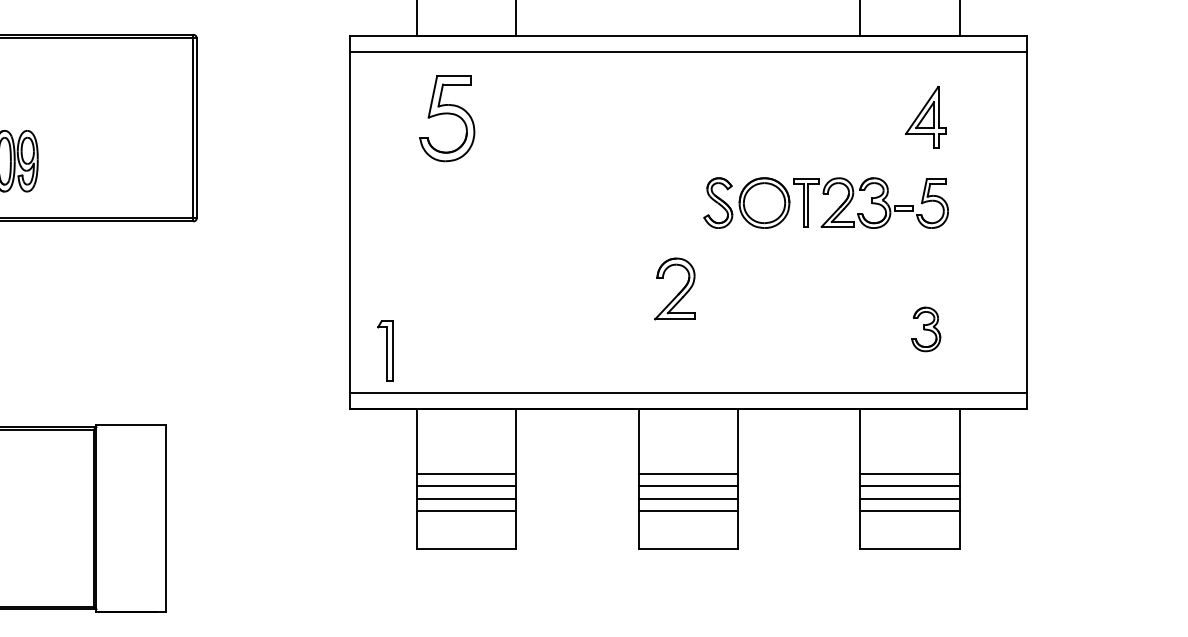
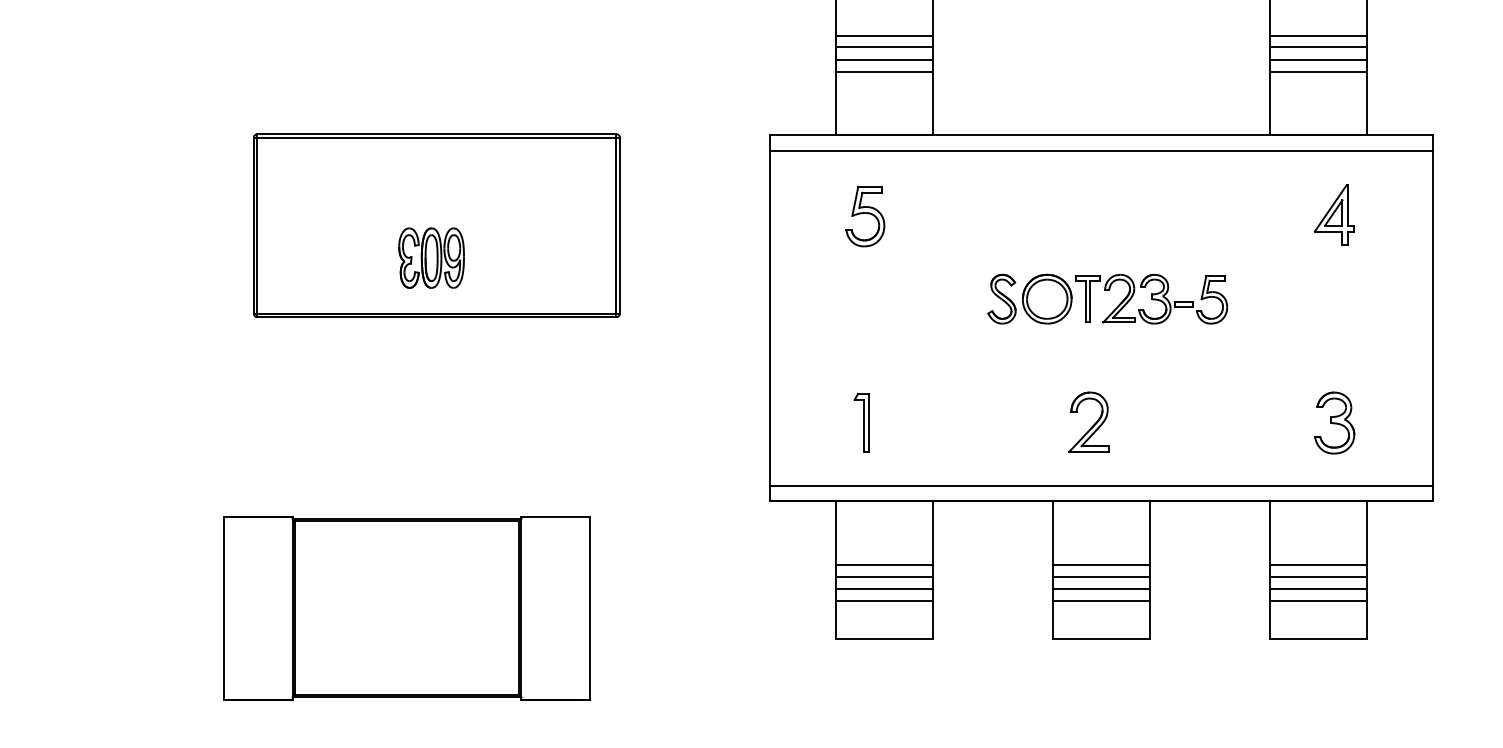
part: (447, 118) -> (865, 216), size x0.71
part: (825, 194) -> (1107, 290), moved
part: (674, 289) -> (1088, 422), moved
part: (925, 328) -> (1334, 422), size x1.43
part: (385, 350) -> (861, 422), moved

